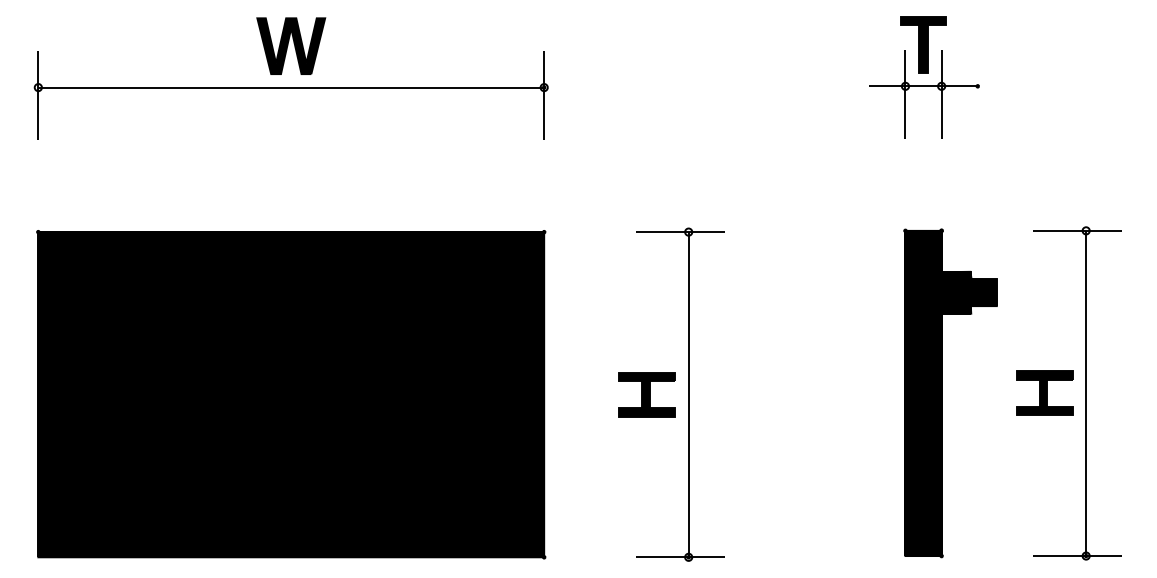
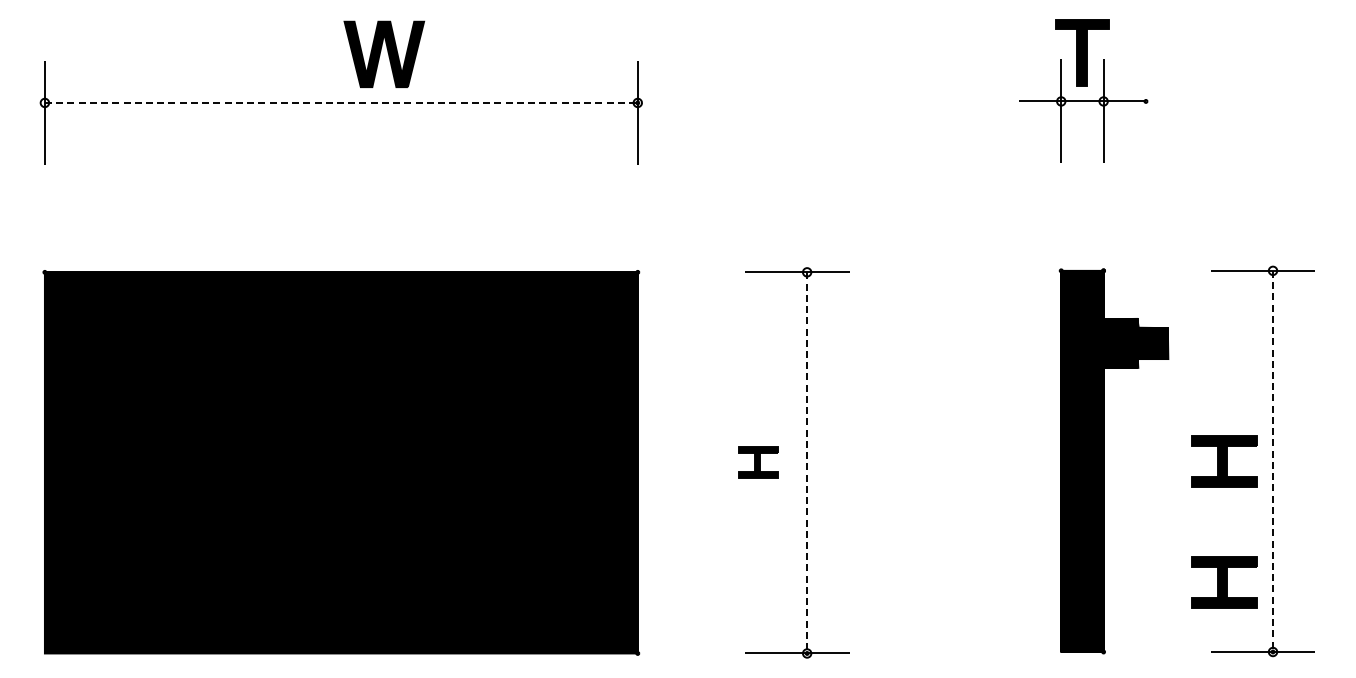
part: (291, 45) -> (384, 53), moved
line: (291, 87) -> (341, 102), solid -> dashed
line: (1086, 393) -> (1273, 461), solid -> dashed
part: (647, 394) -> (758, 462), size x0.6
line: (688, 394) -> (807, 462), solid -> dashed
part: (1044, 496) -> (1224, 582), added

